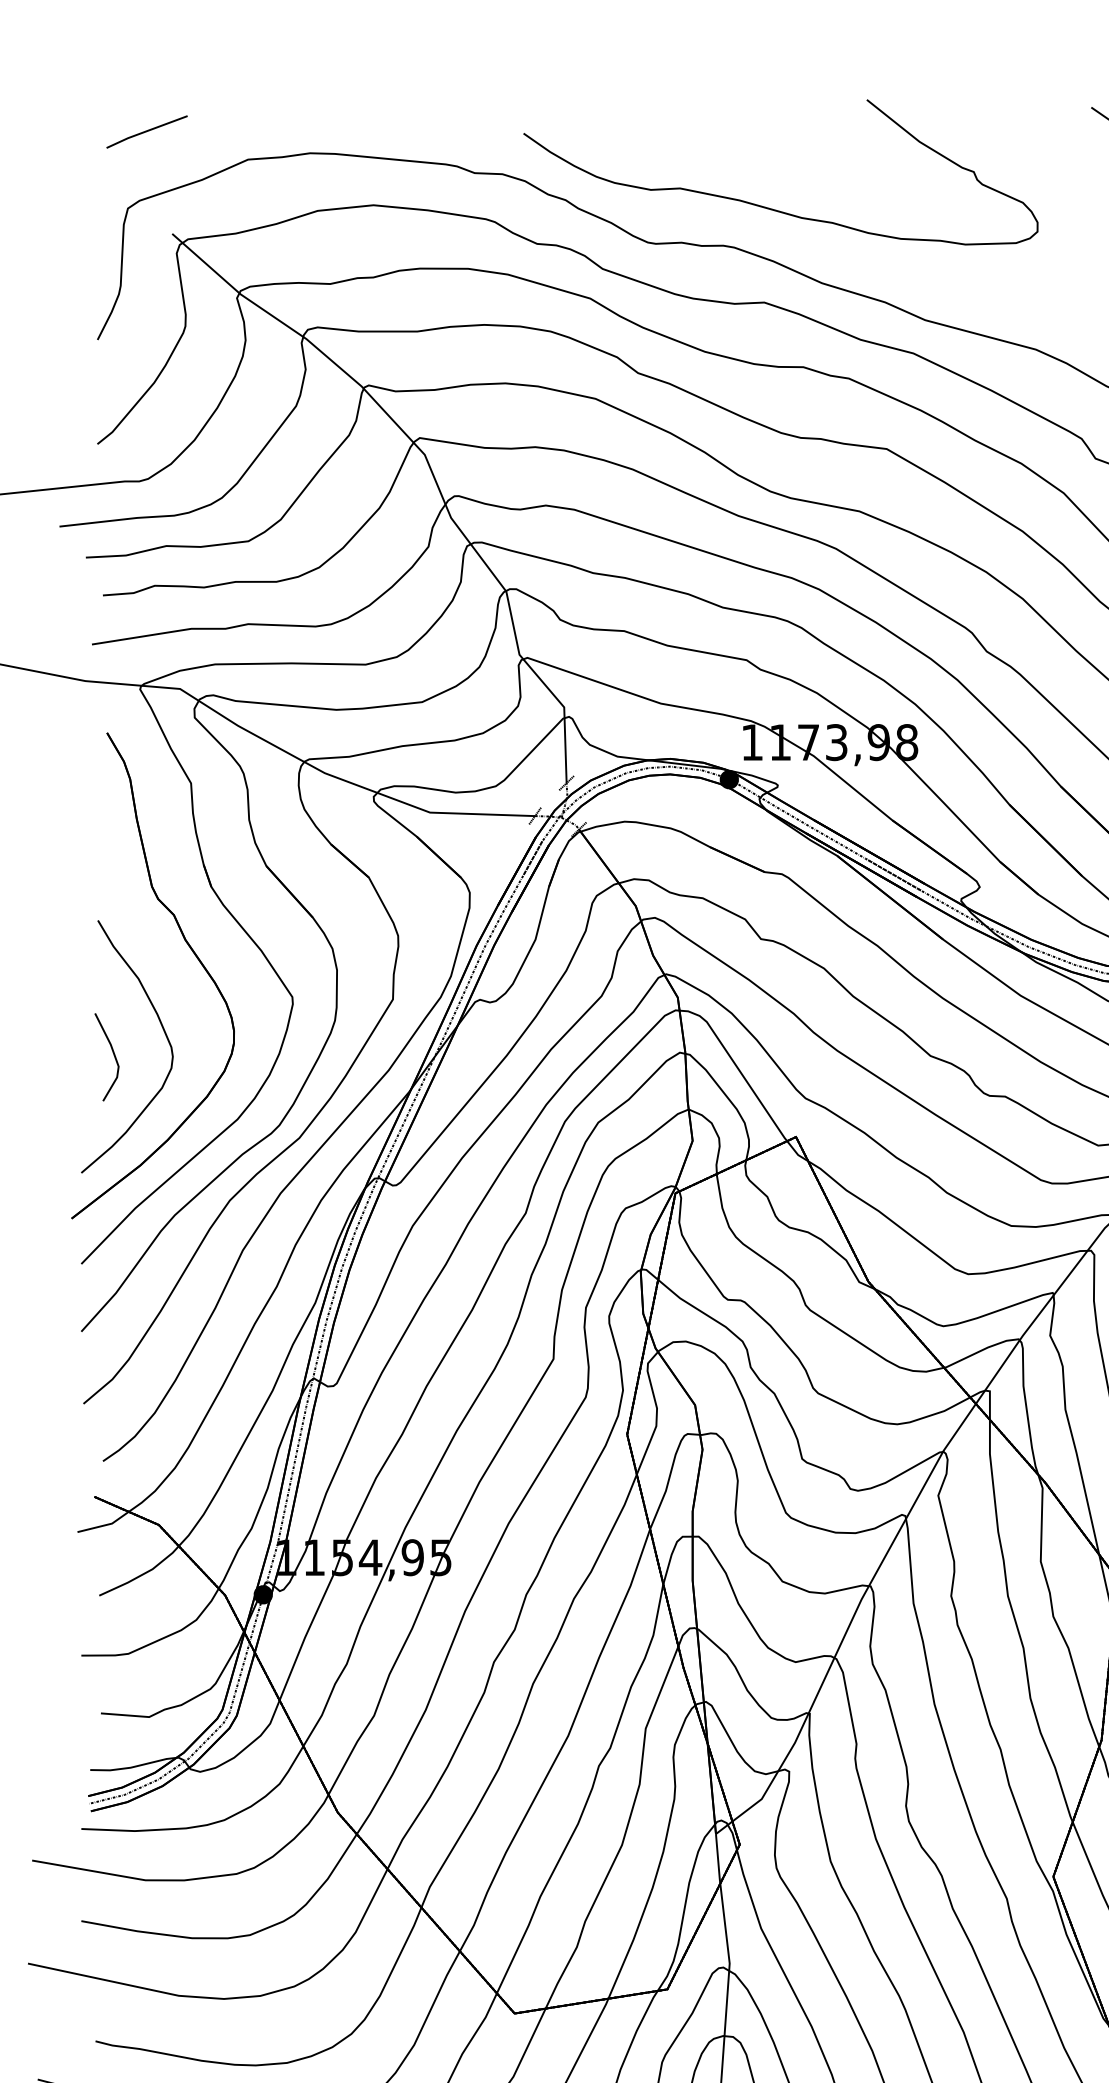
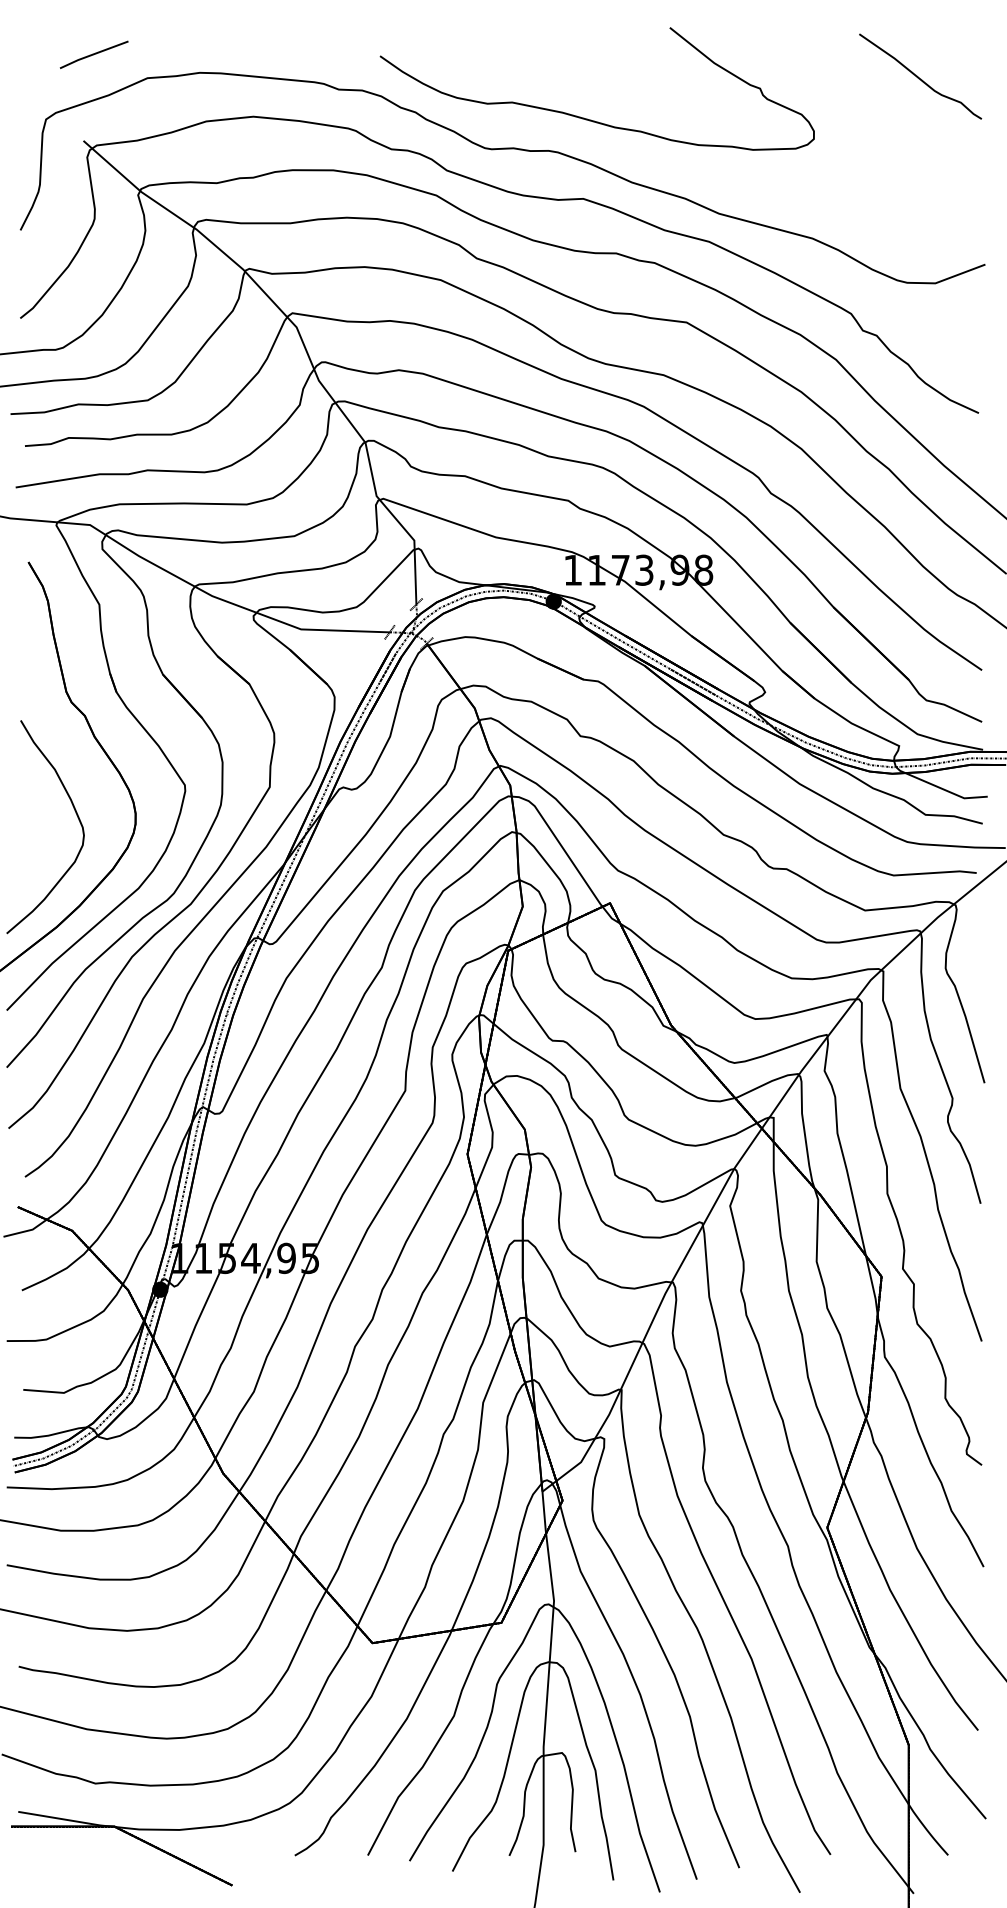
line: (146, 131) -> (93, 54), moved
line: (113, 1054) -> (33, 833), removed

